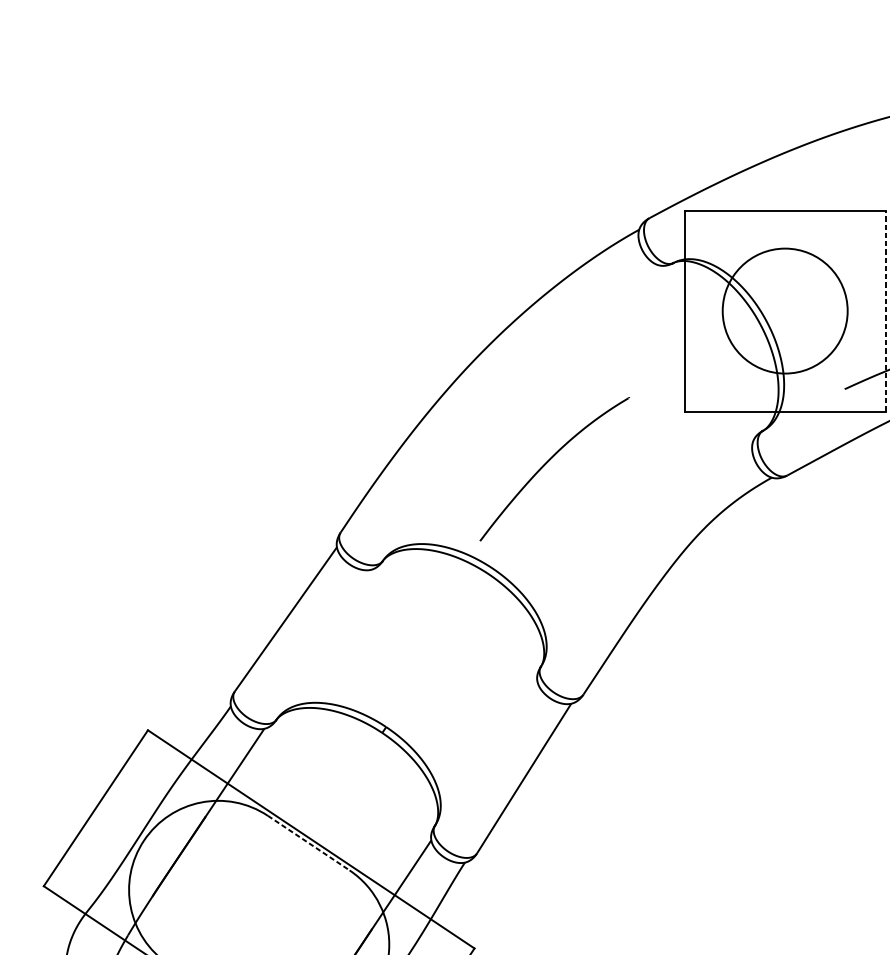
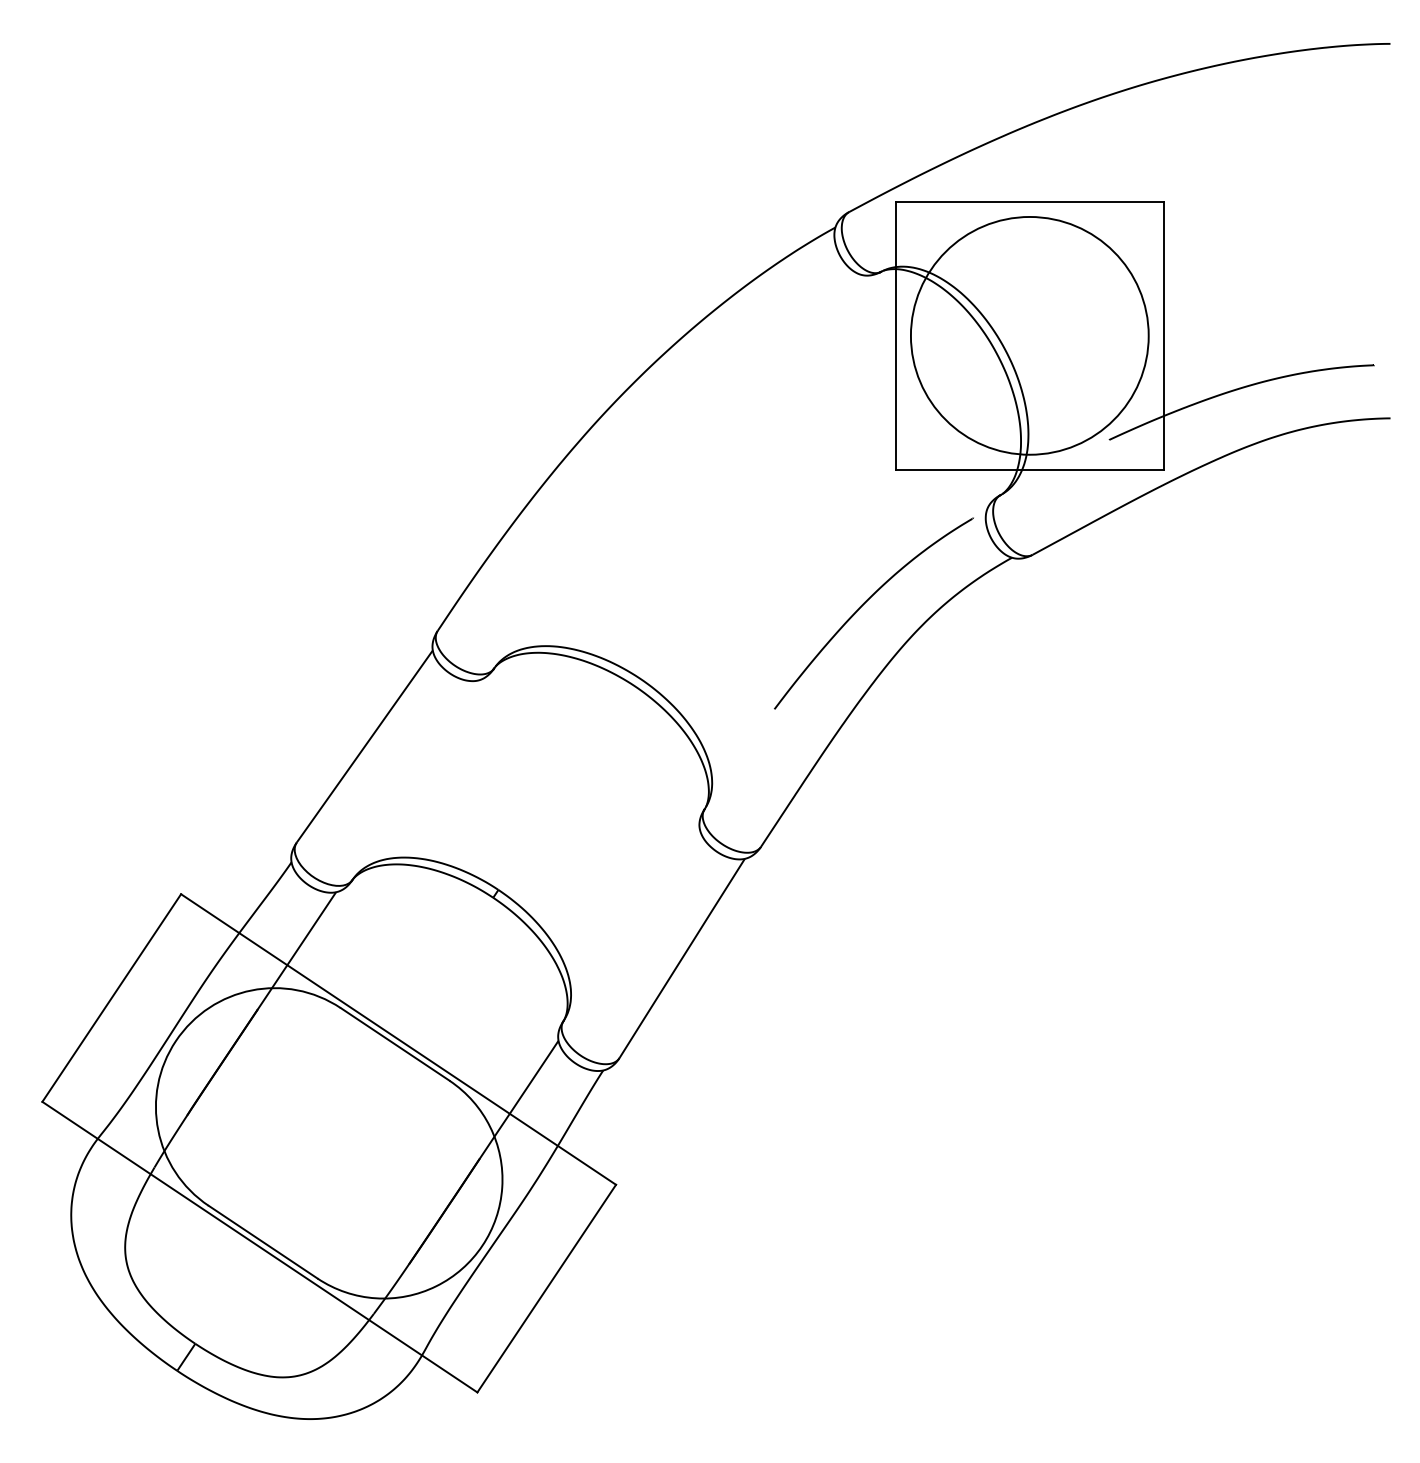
circle: (784, 310) -> (1029, 335), size x1.43
line: (885, 310) -> (1163, 335), dashed -> solid
curve: (547, 462) -> (864, 604), moved
line: (308, 843) -> (395, 1044), dashed -> solid

